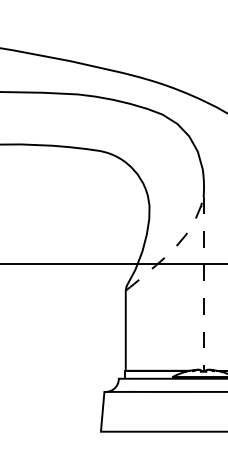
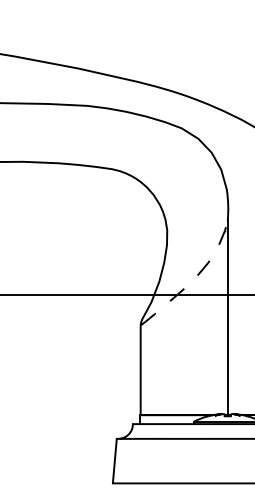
line: (203, 283) -> (227, 317), dashed -> solid

